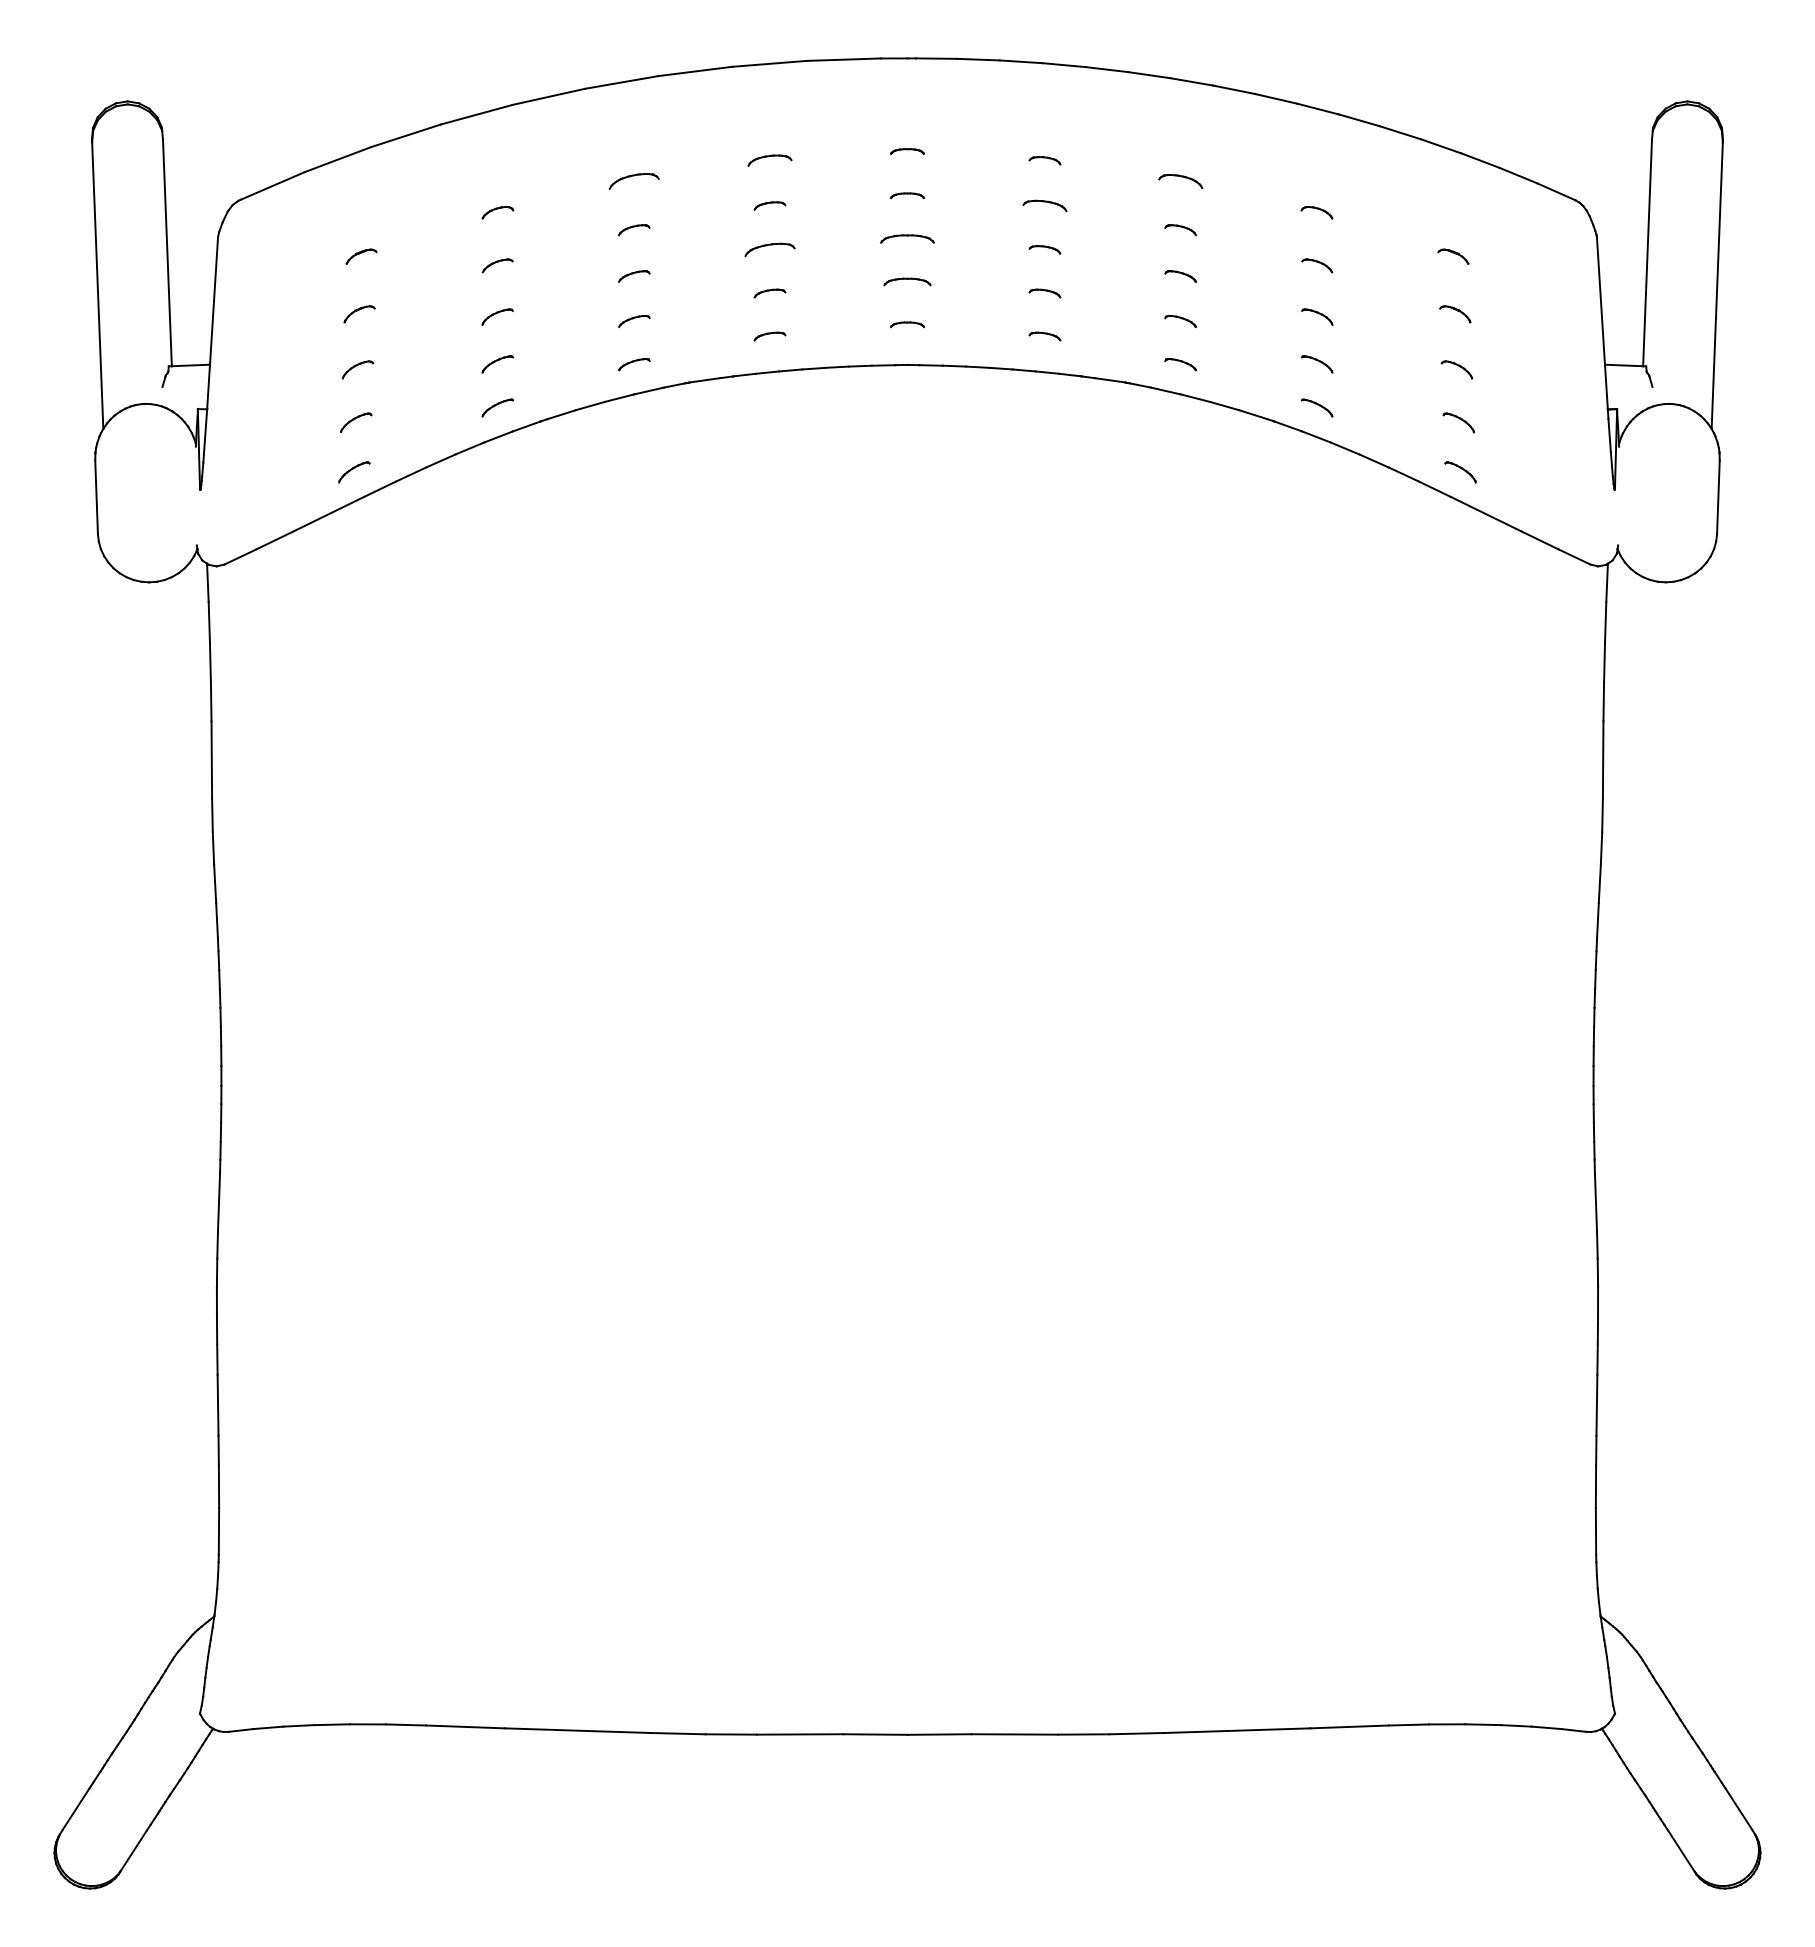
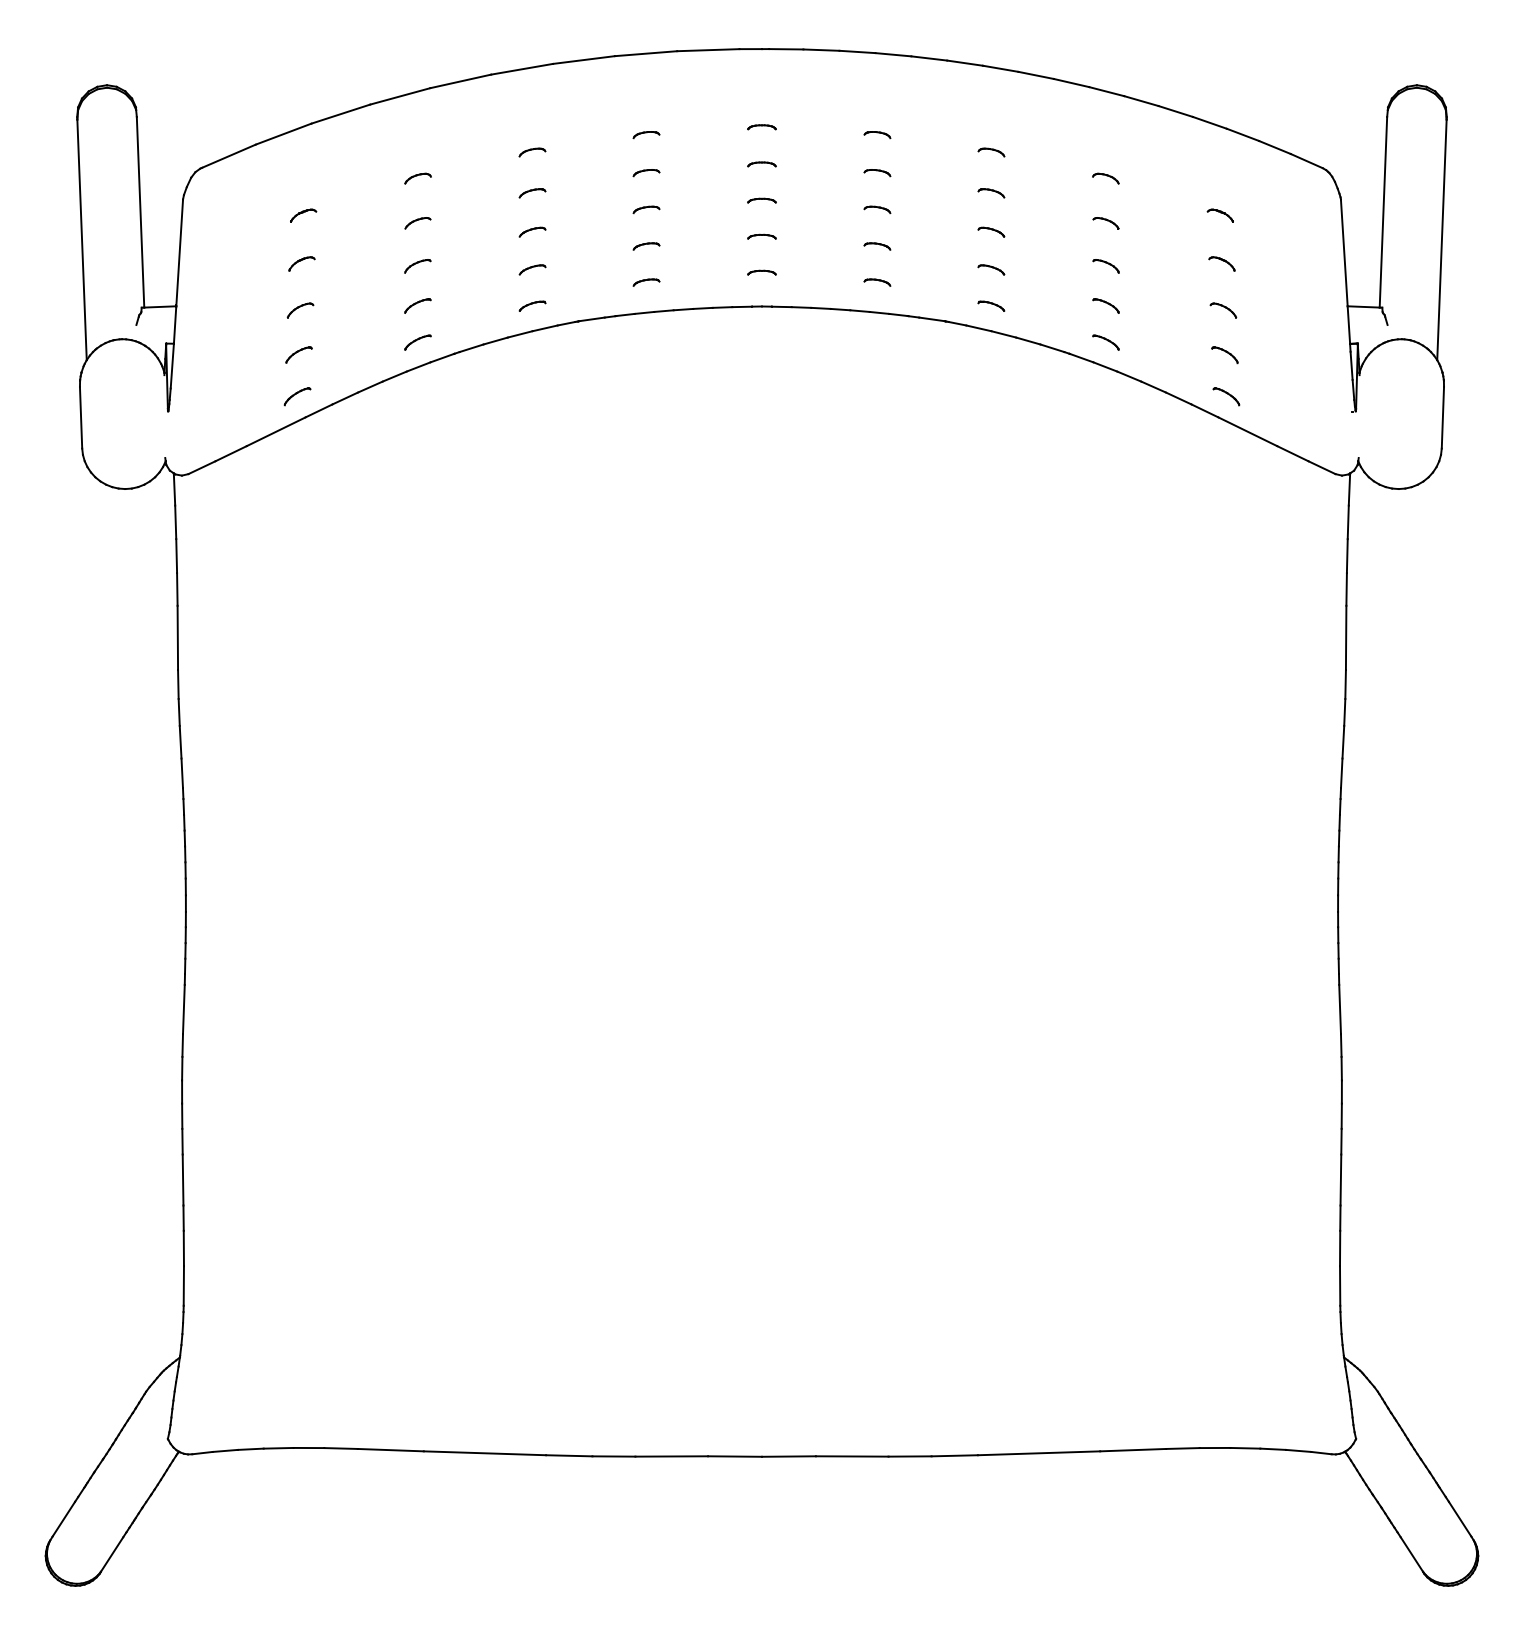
part: (769, 160) -> (646, 134), size x0.71
part: (633, 181) -> (531, 152), size x0.62
part: (1180, 181) -> (991, 152), size x0.71
part: (1044, 205) -> (877, 172), size x0.71
part: (907, 238) -> (762, 200), size x0.62
part: (769, 249) -> (646, 209), size x0.62
part: (907, 281) -> (762, 236), size x0.71

